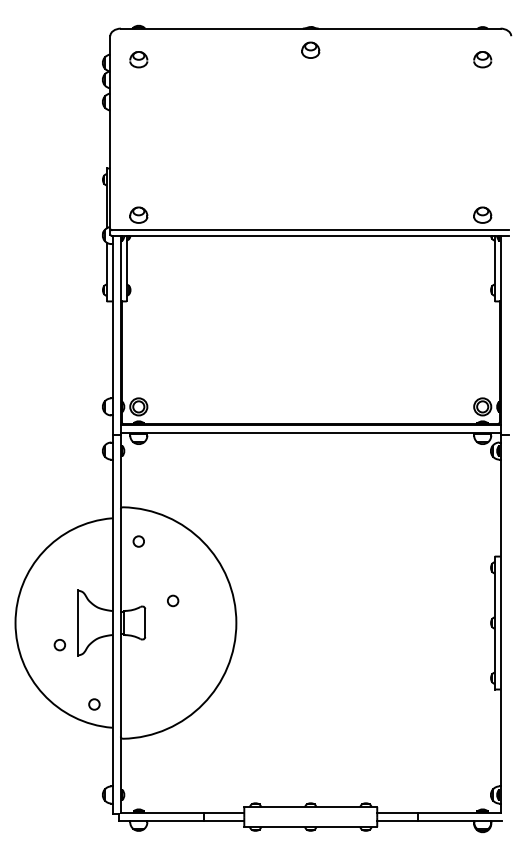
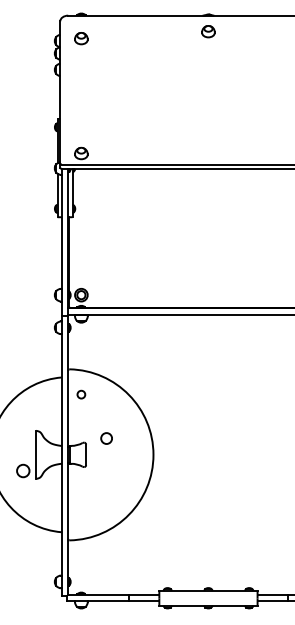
circle: (173, 600) -> (107, 438), size x1.4
circle: (59, 645) -> (22, 471), size x1.6
circle: (94, 704) -> (48, 515), removed

